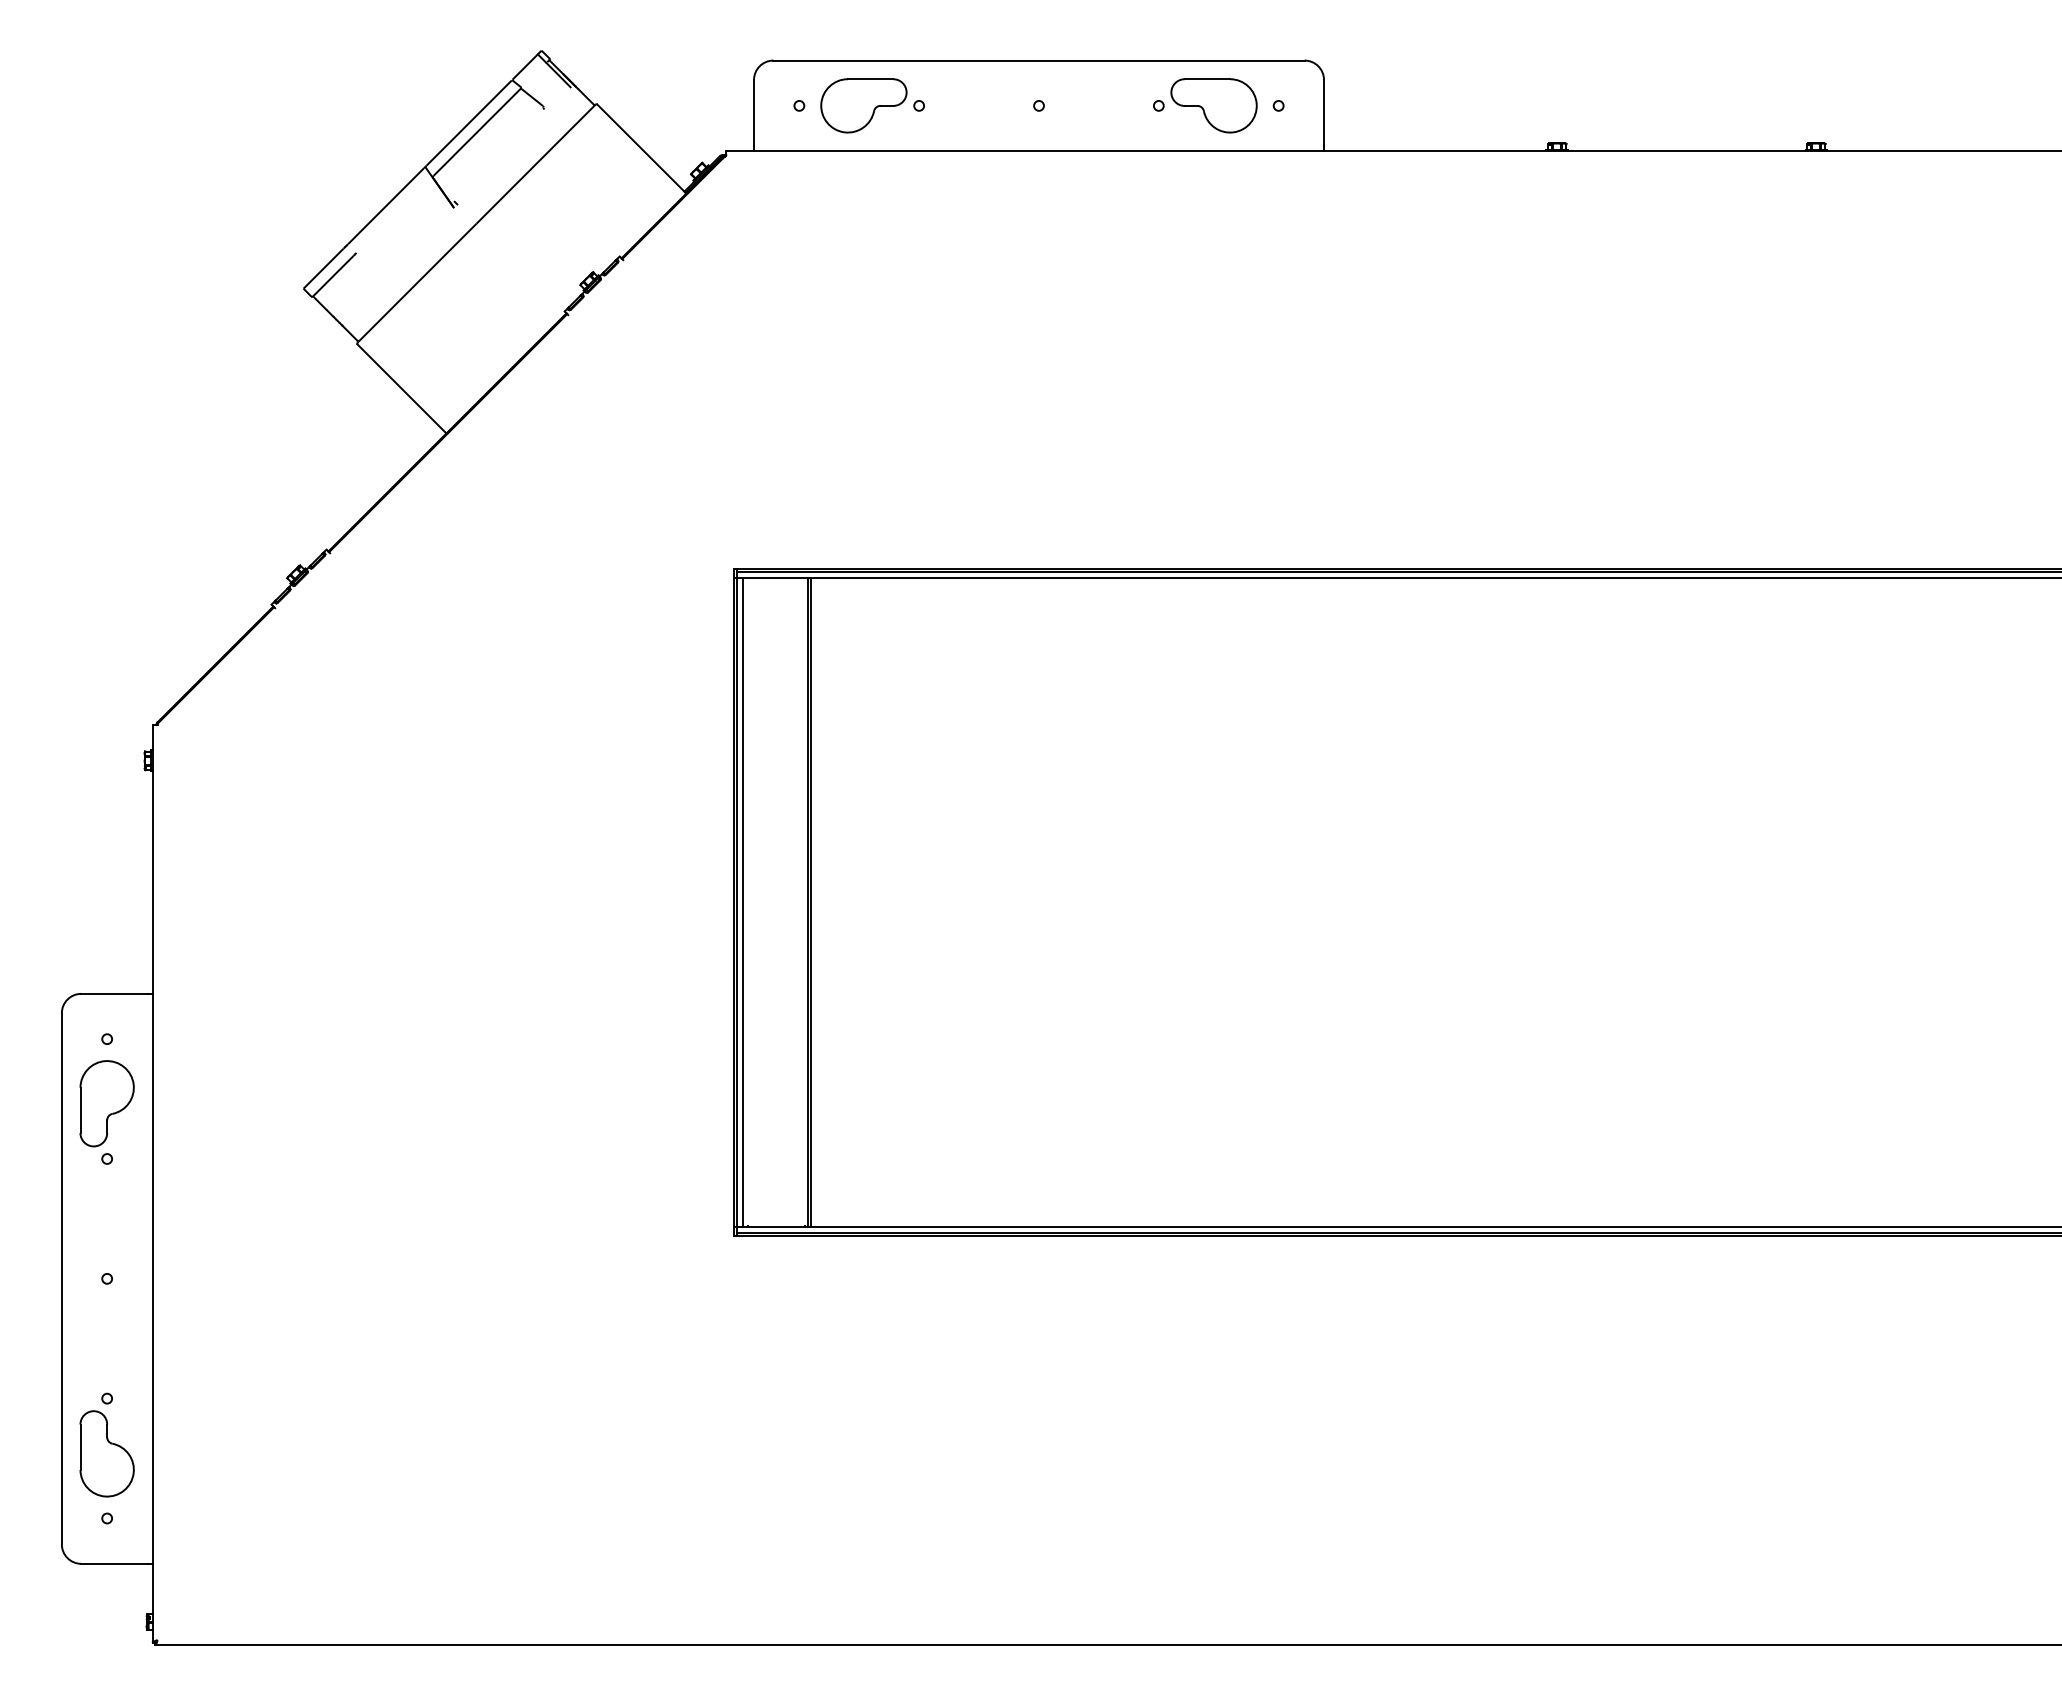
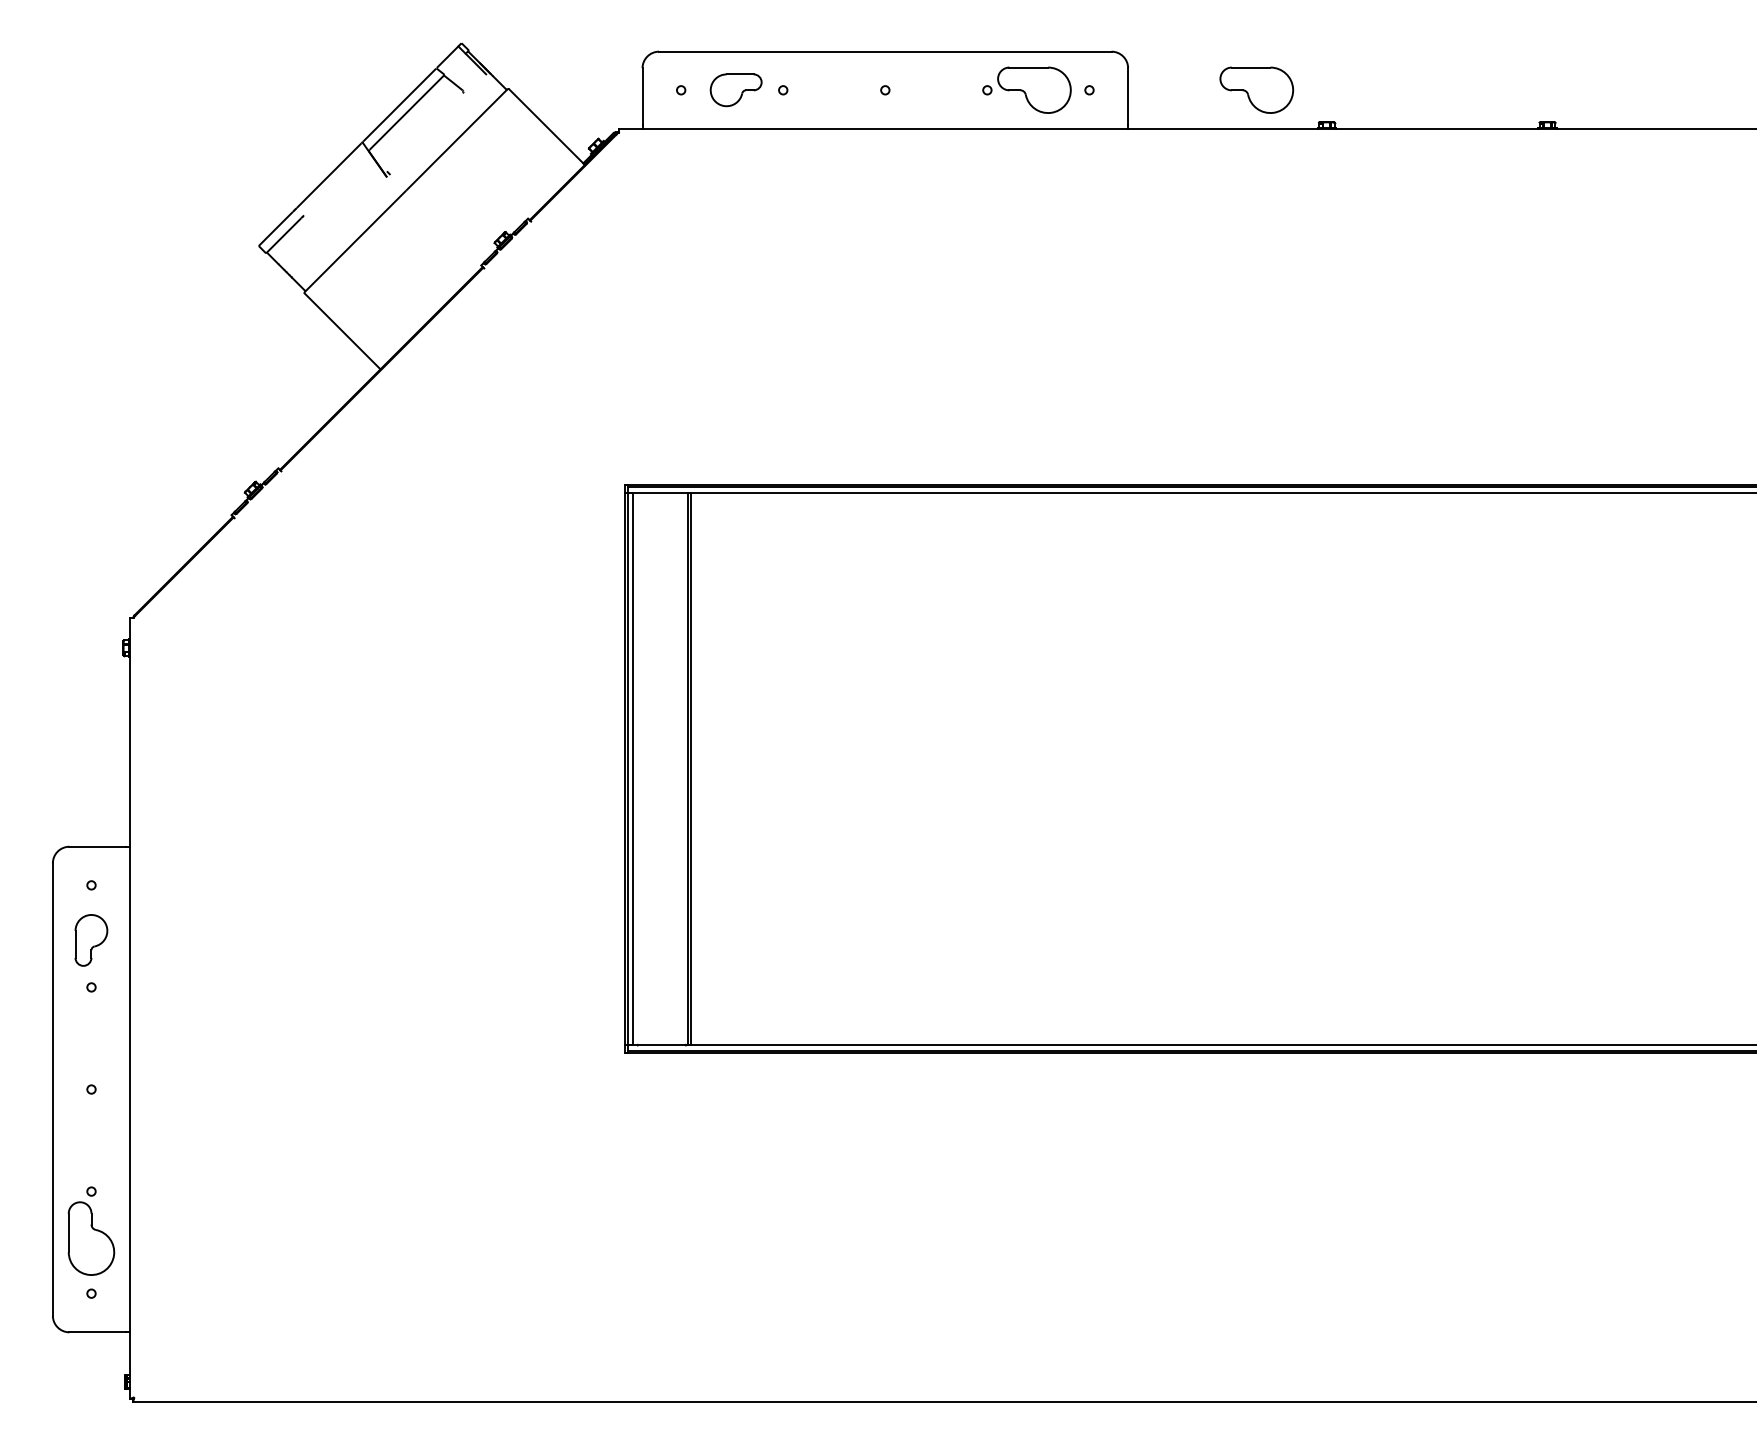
part: (863, 105) -> (735, 89), size x0.7
part: (1474, 105) -> (1256, 89), added
part: (106, 1103) -> (90, 940), size x0.7

